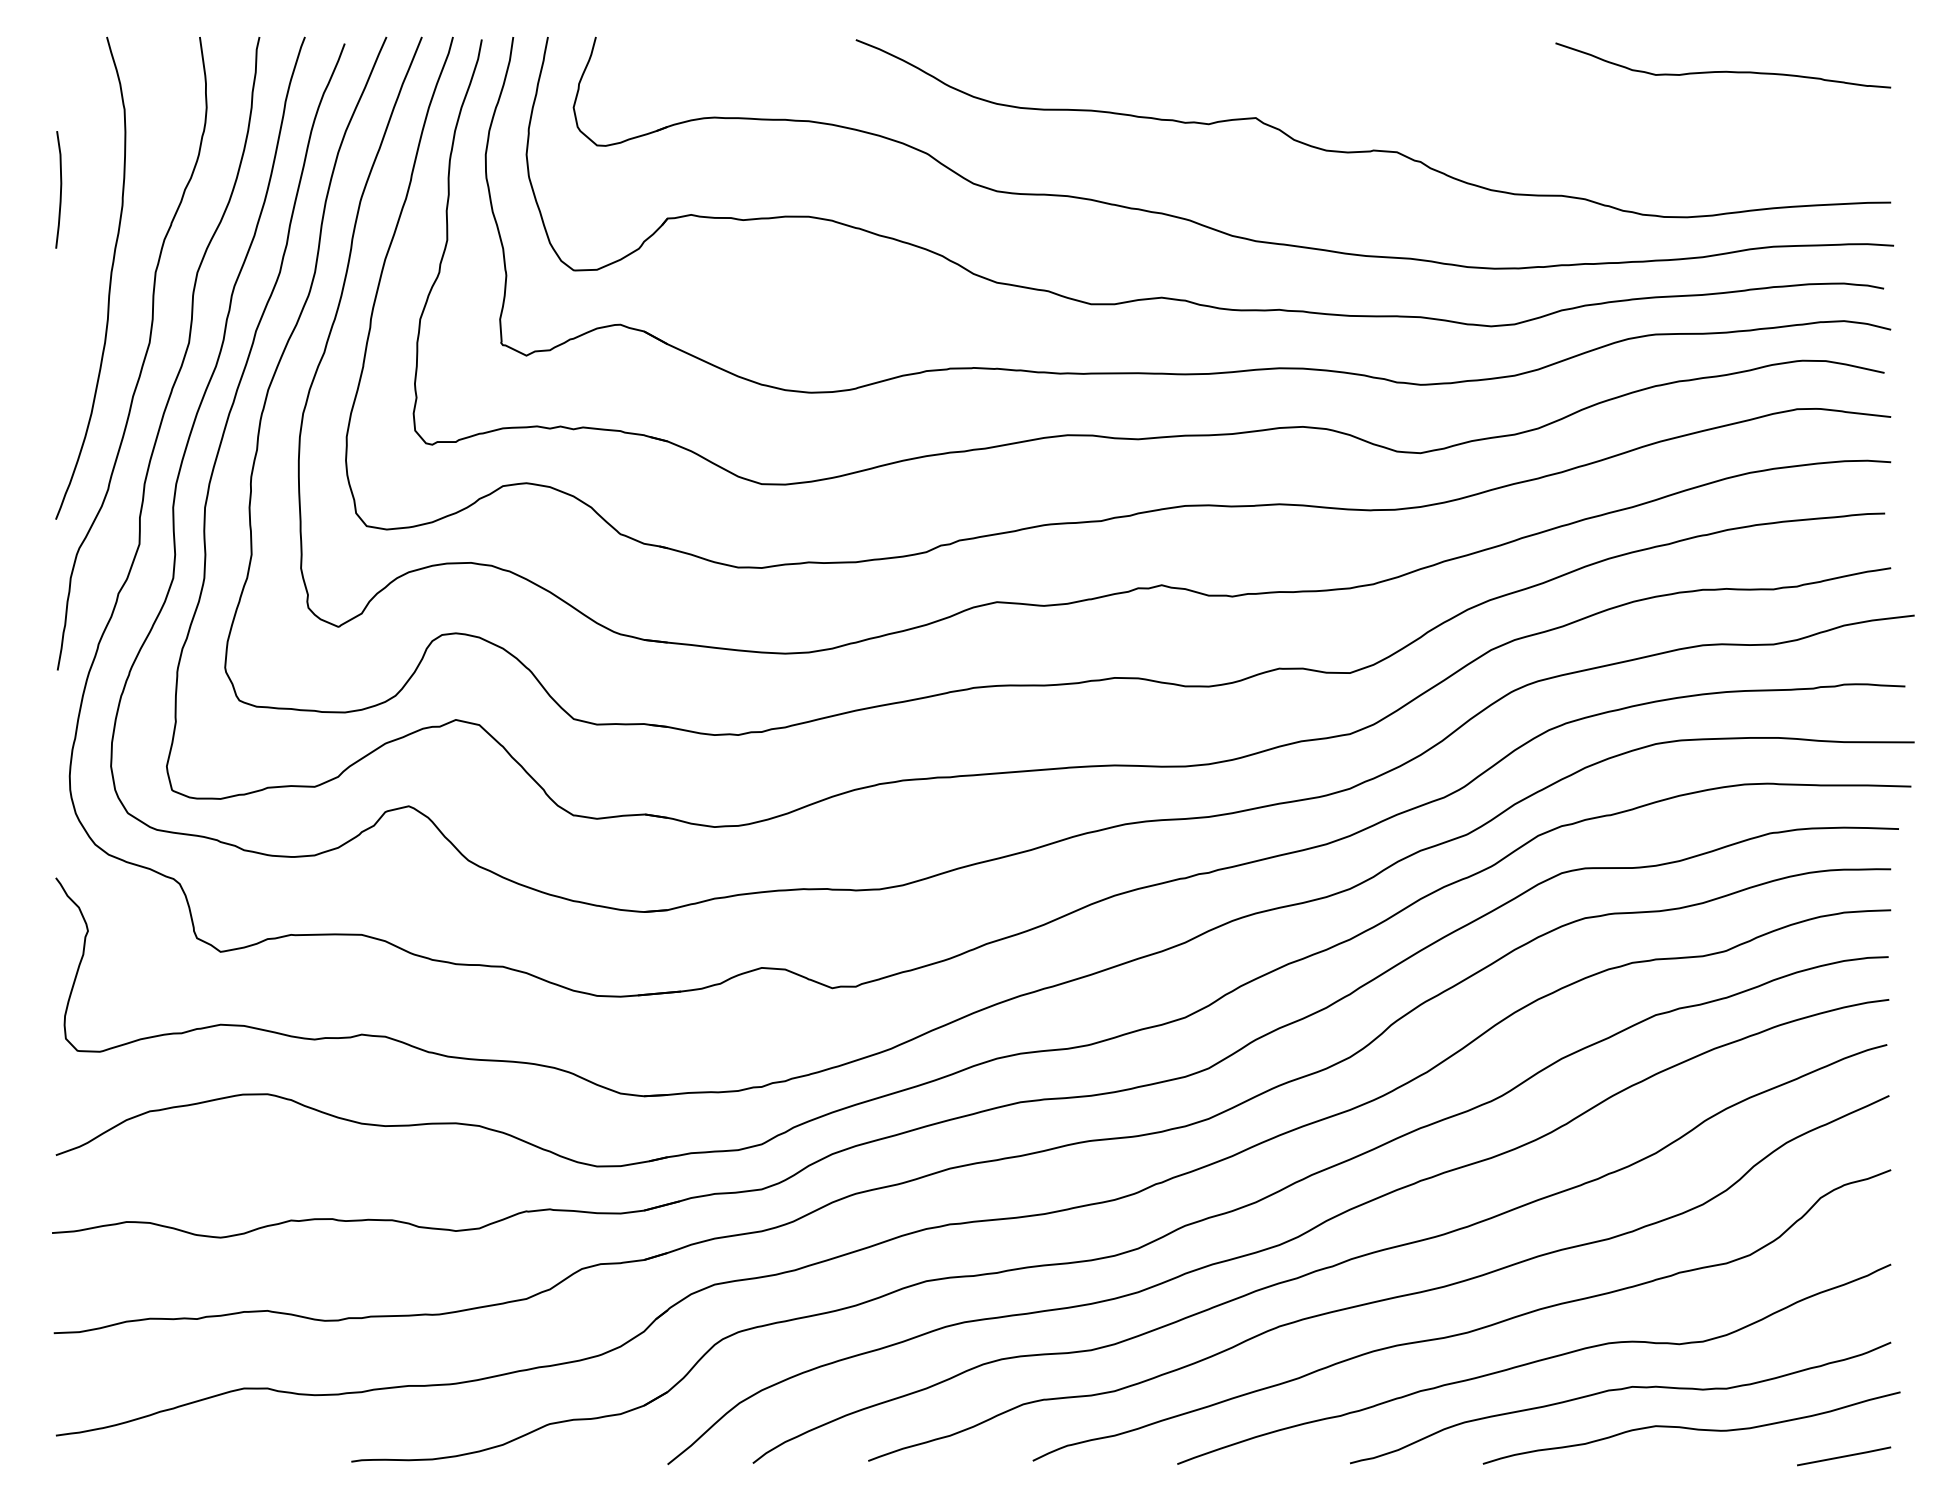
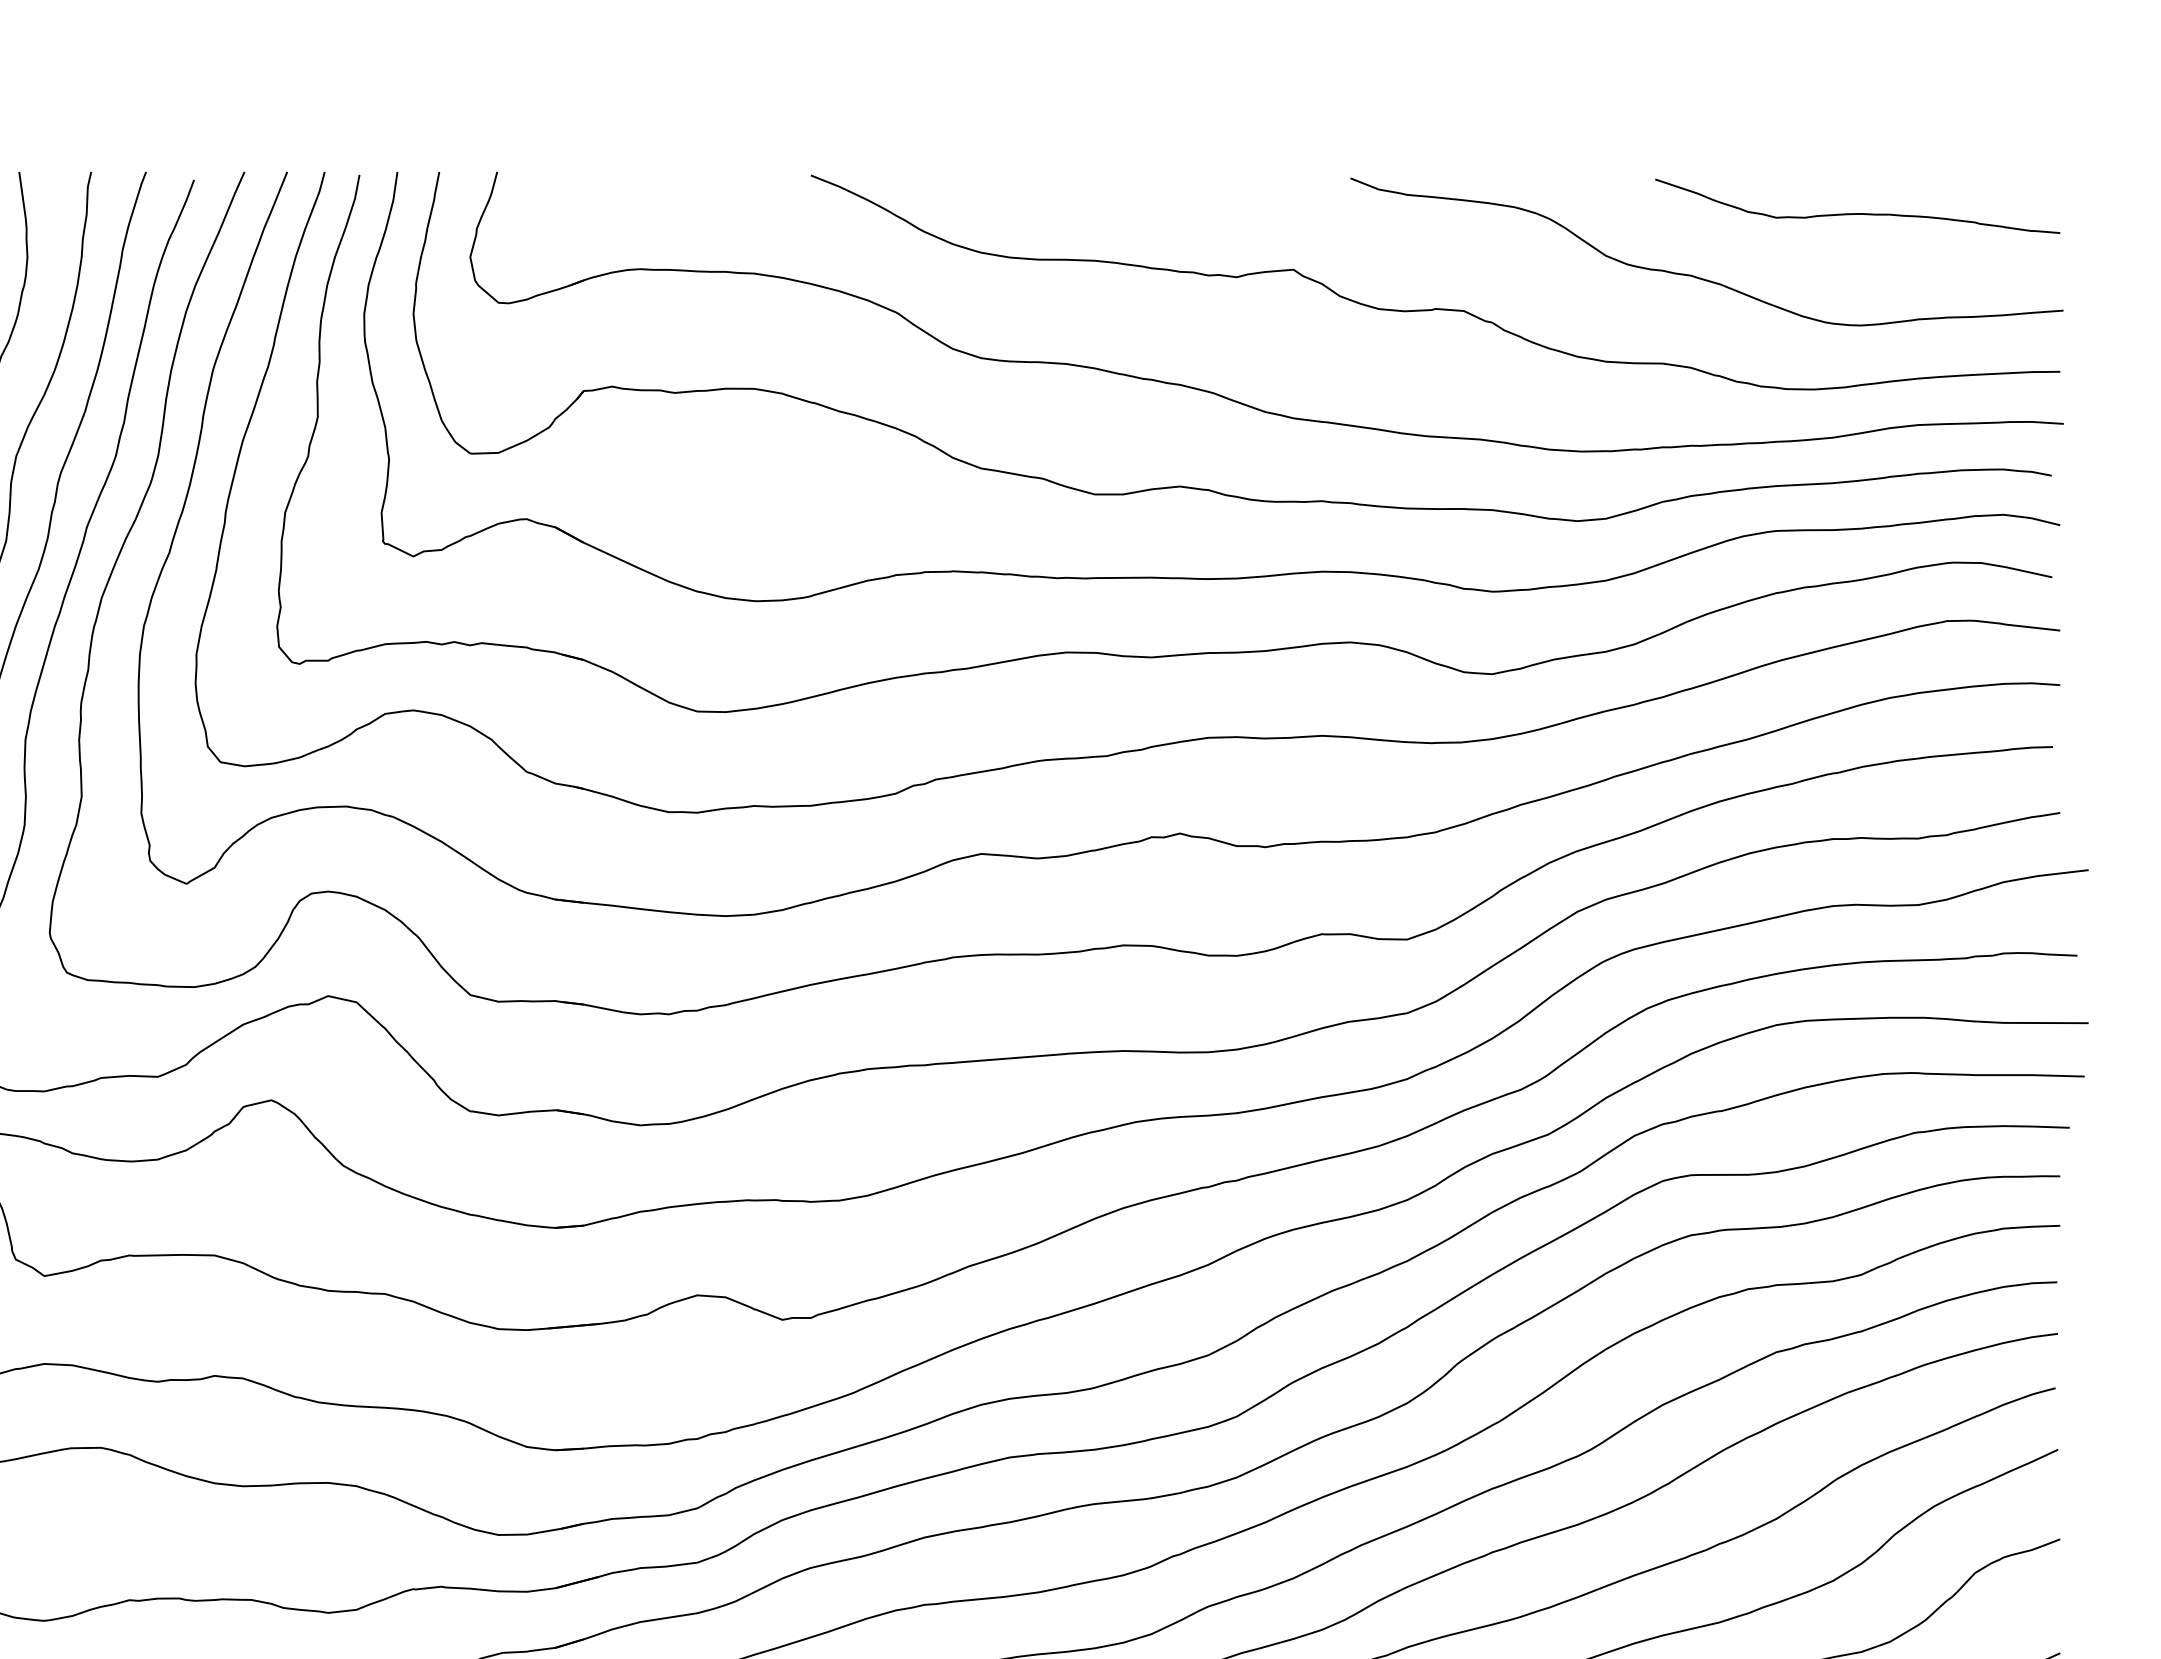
curve: (1590, 123) -> (1697, 276), added

